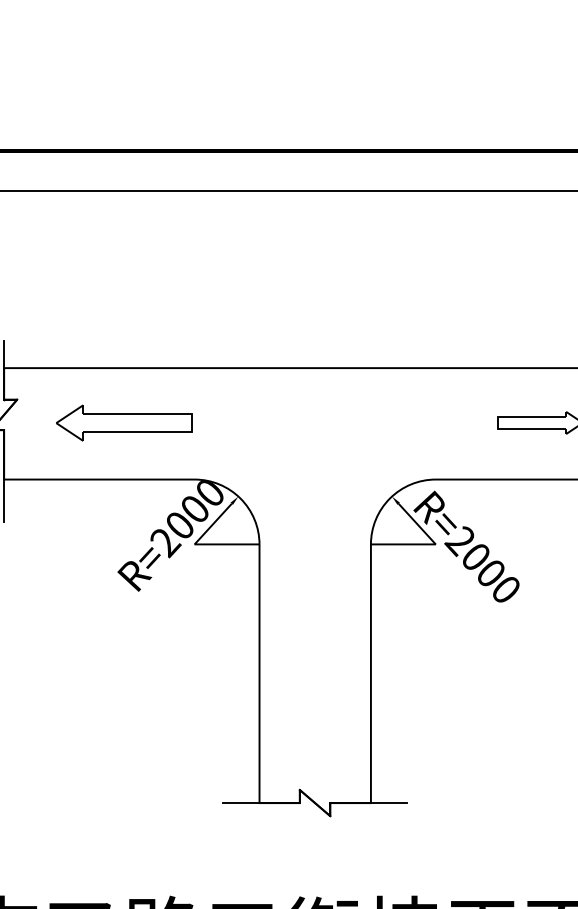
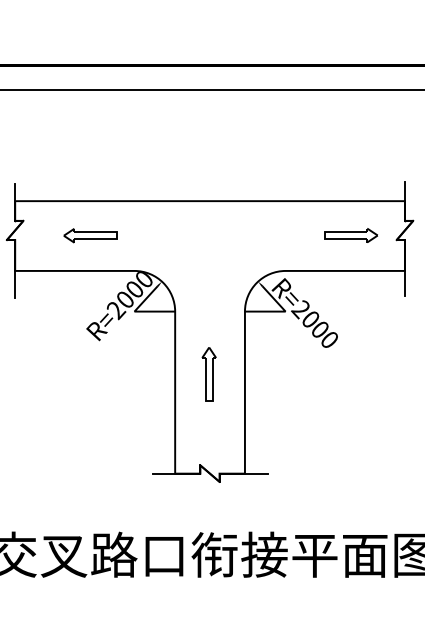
part: (124, 422) -> (90, 235), size x0.62
part: (312, 644) -> (208, 374), added

